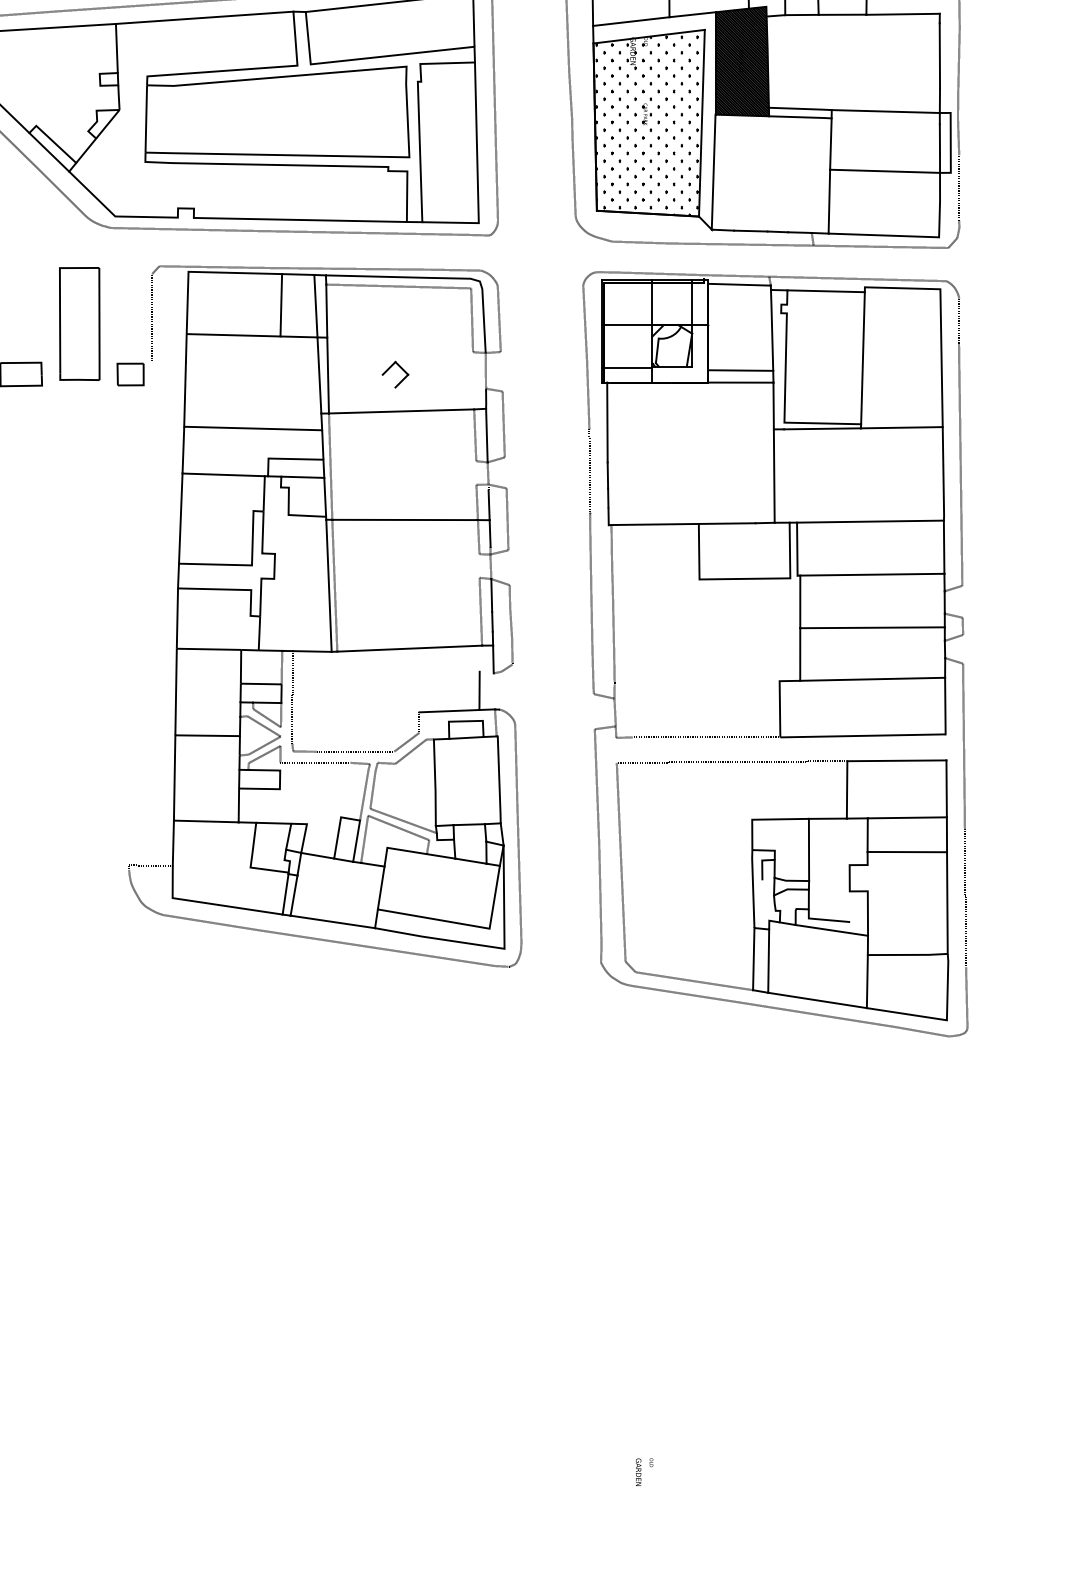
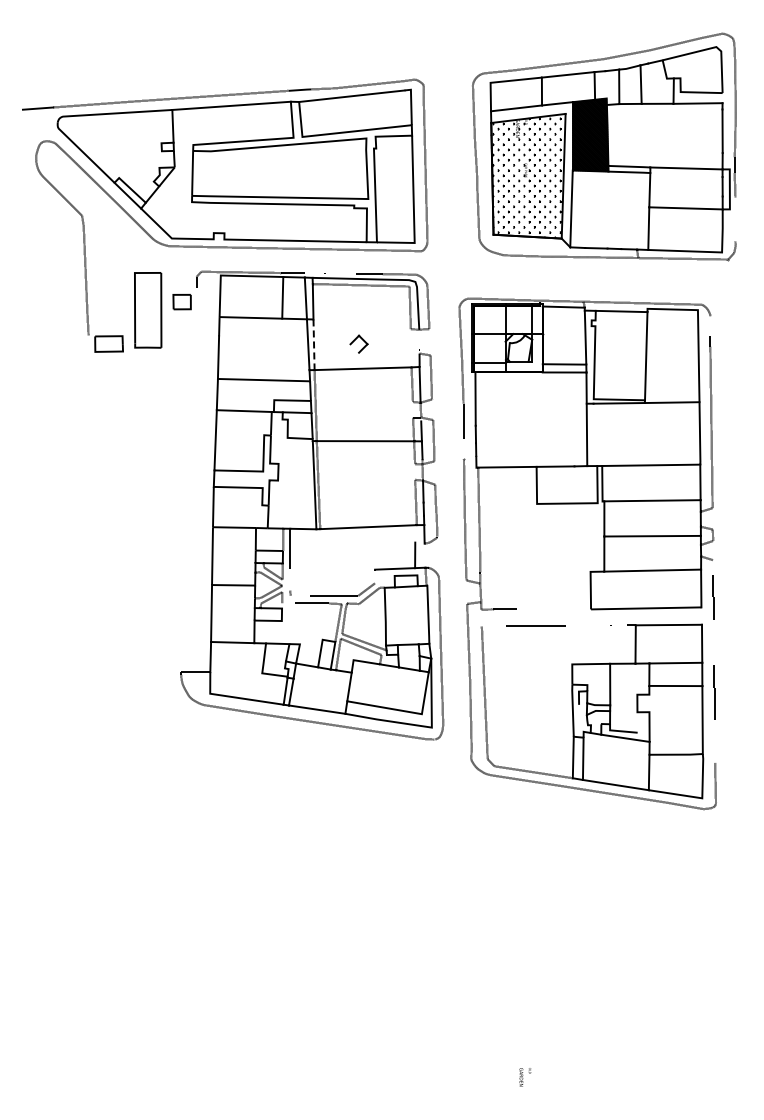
part: (129, 375) -> (181, 302), moved
line: (328, 376) -> (314, 345), solid -> dashed
part: (798, 653) -> (603, 553), moved

